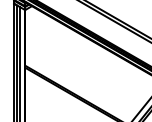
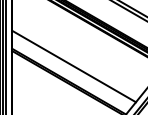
line: (81, 81) -> (74, 66), added

